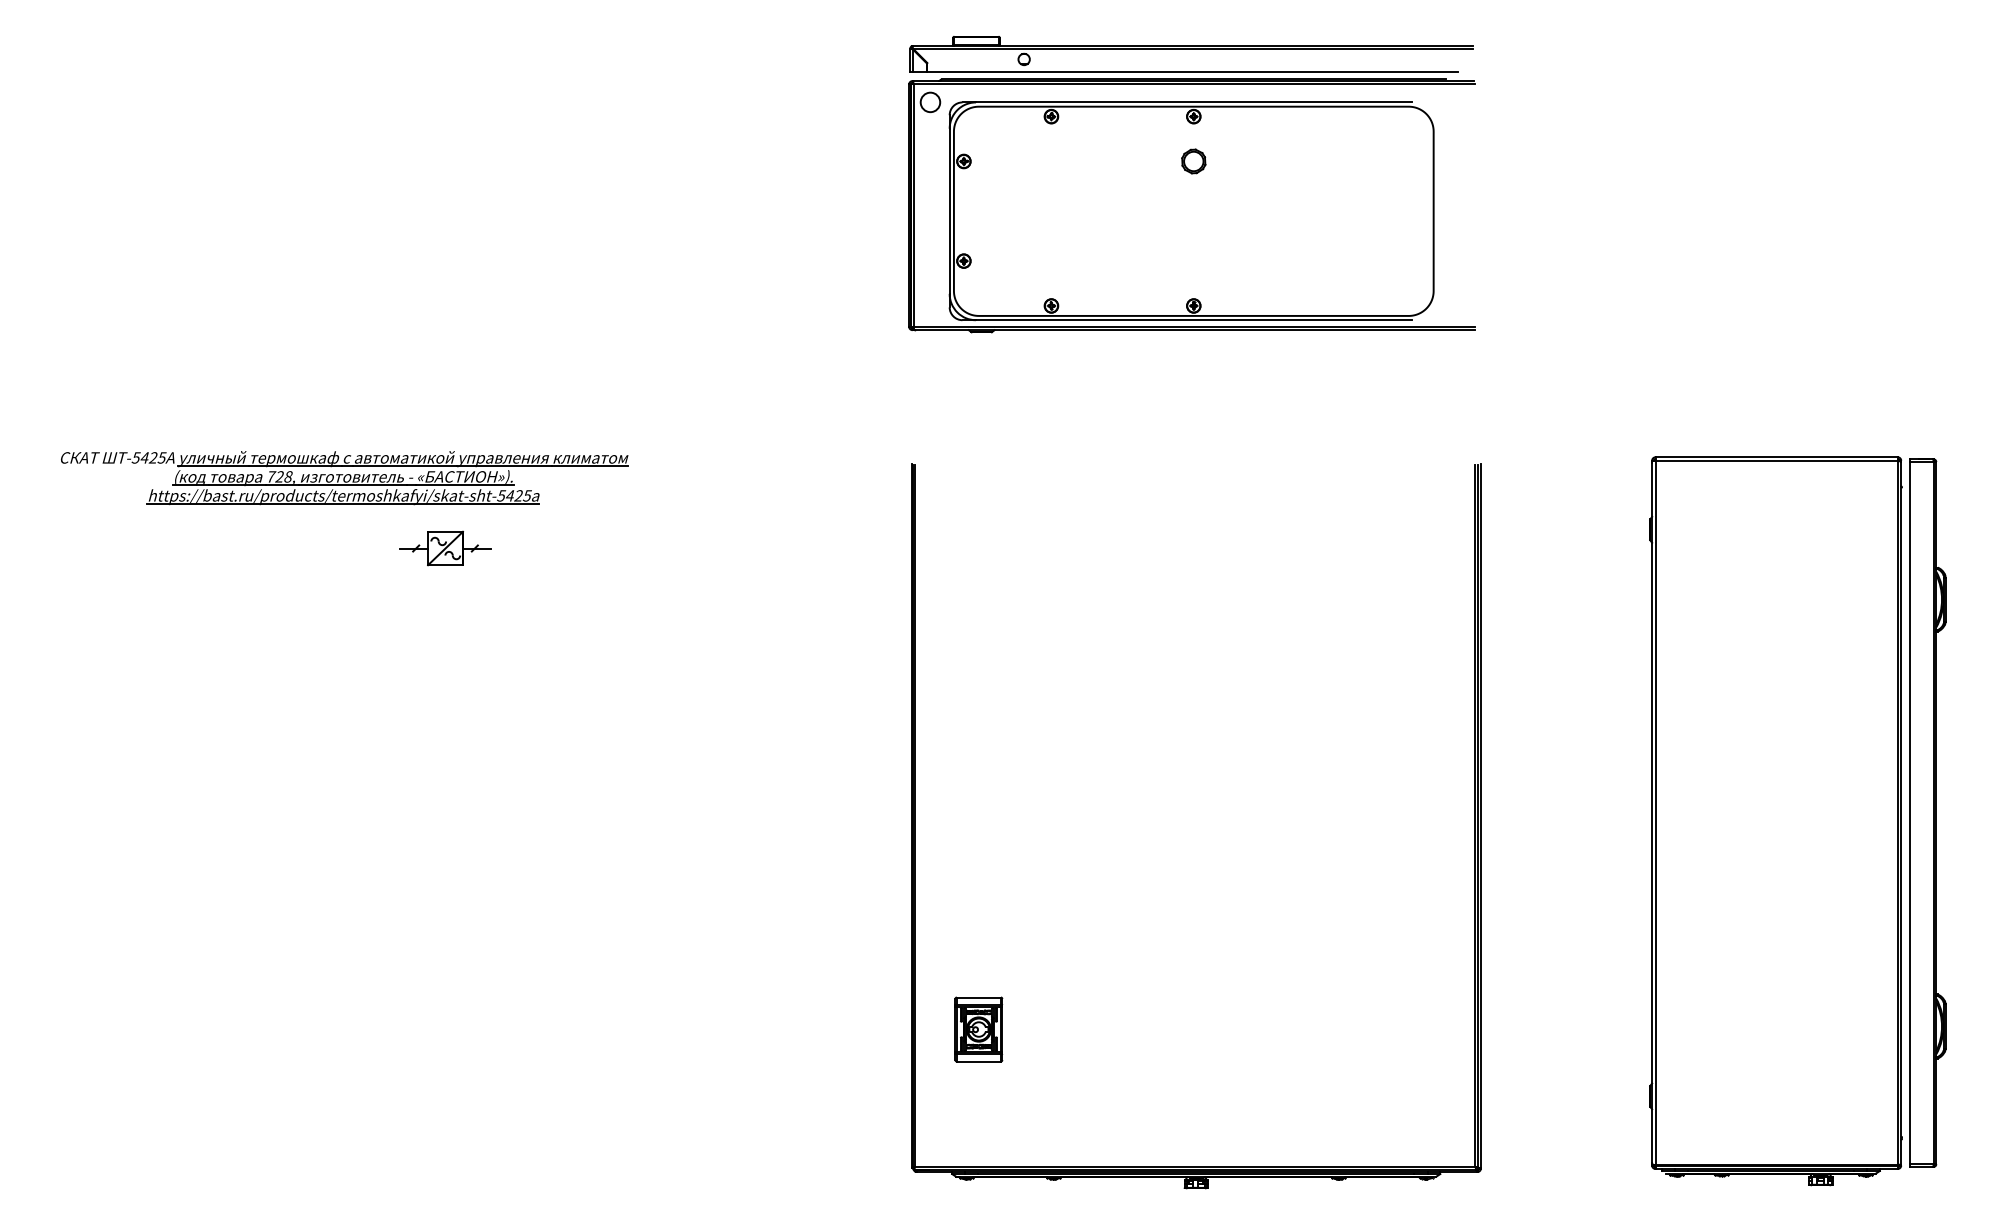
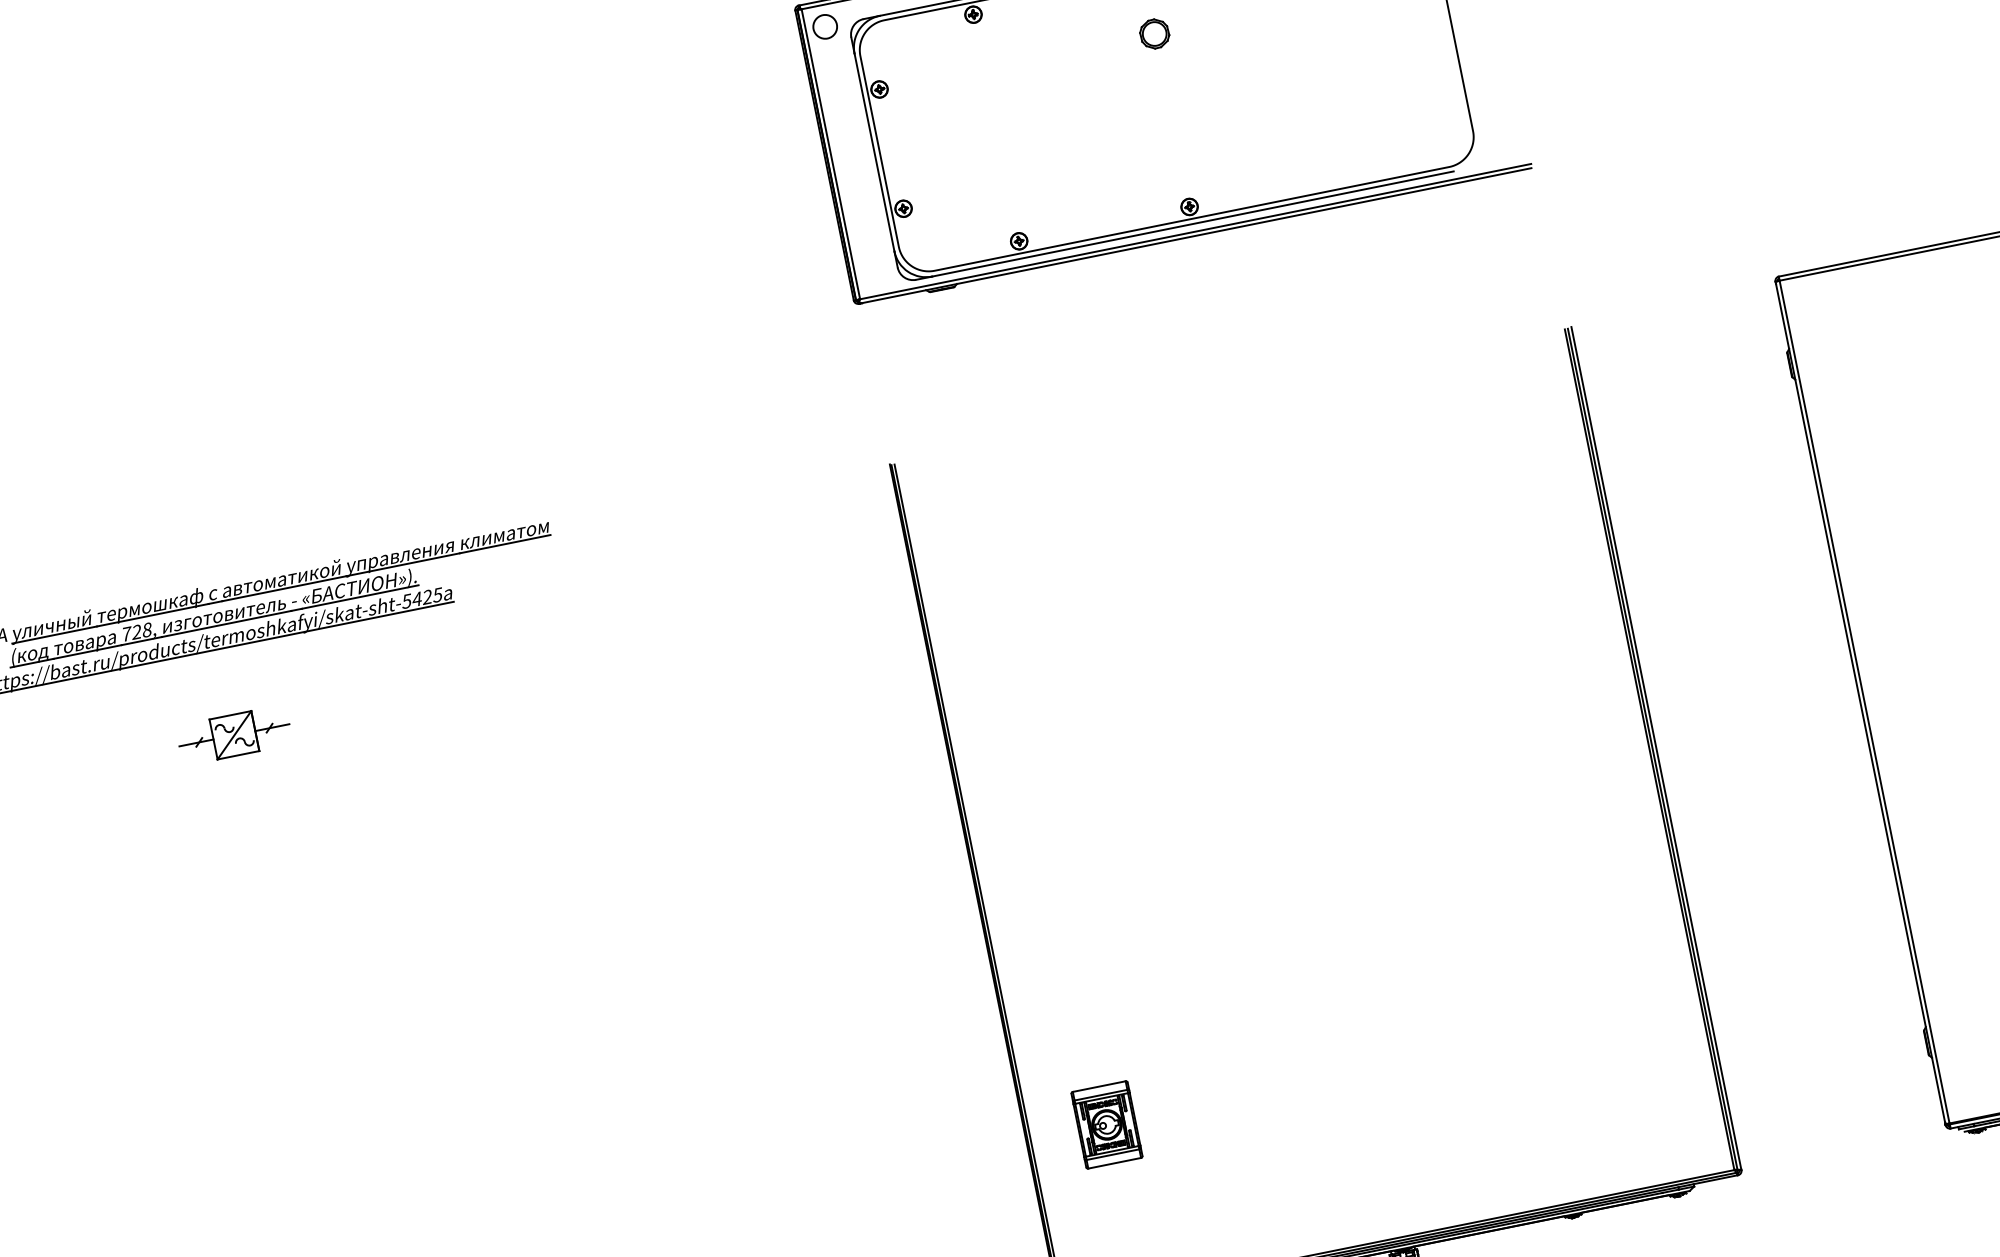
part: (445, 548) -> (234, 735), moved

